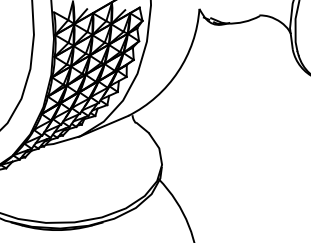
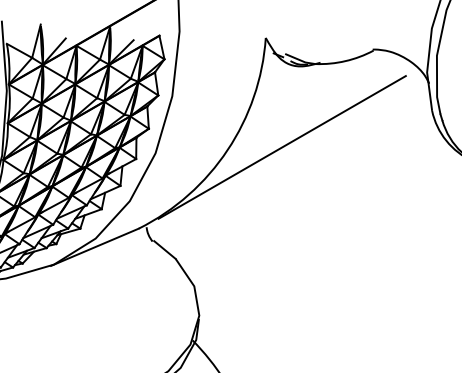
line: (208, 70) -> (281, 147), added

